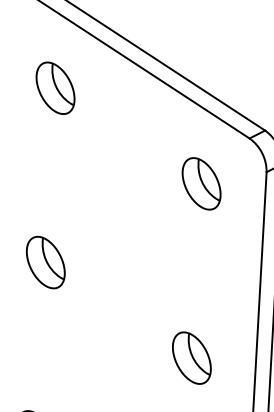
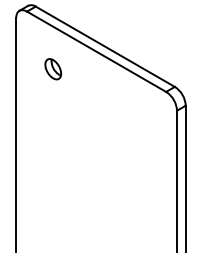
part: (56, 86) -> (53, 68), size x0.7
part: (200, 183) -> (139, 119), removed
part: (46, 262) -> (53, 169), removed
part: (190, 357) -> (139, 219), removed

